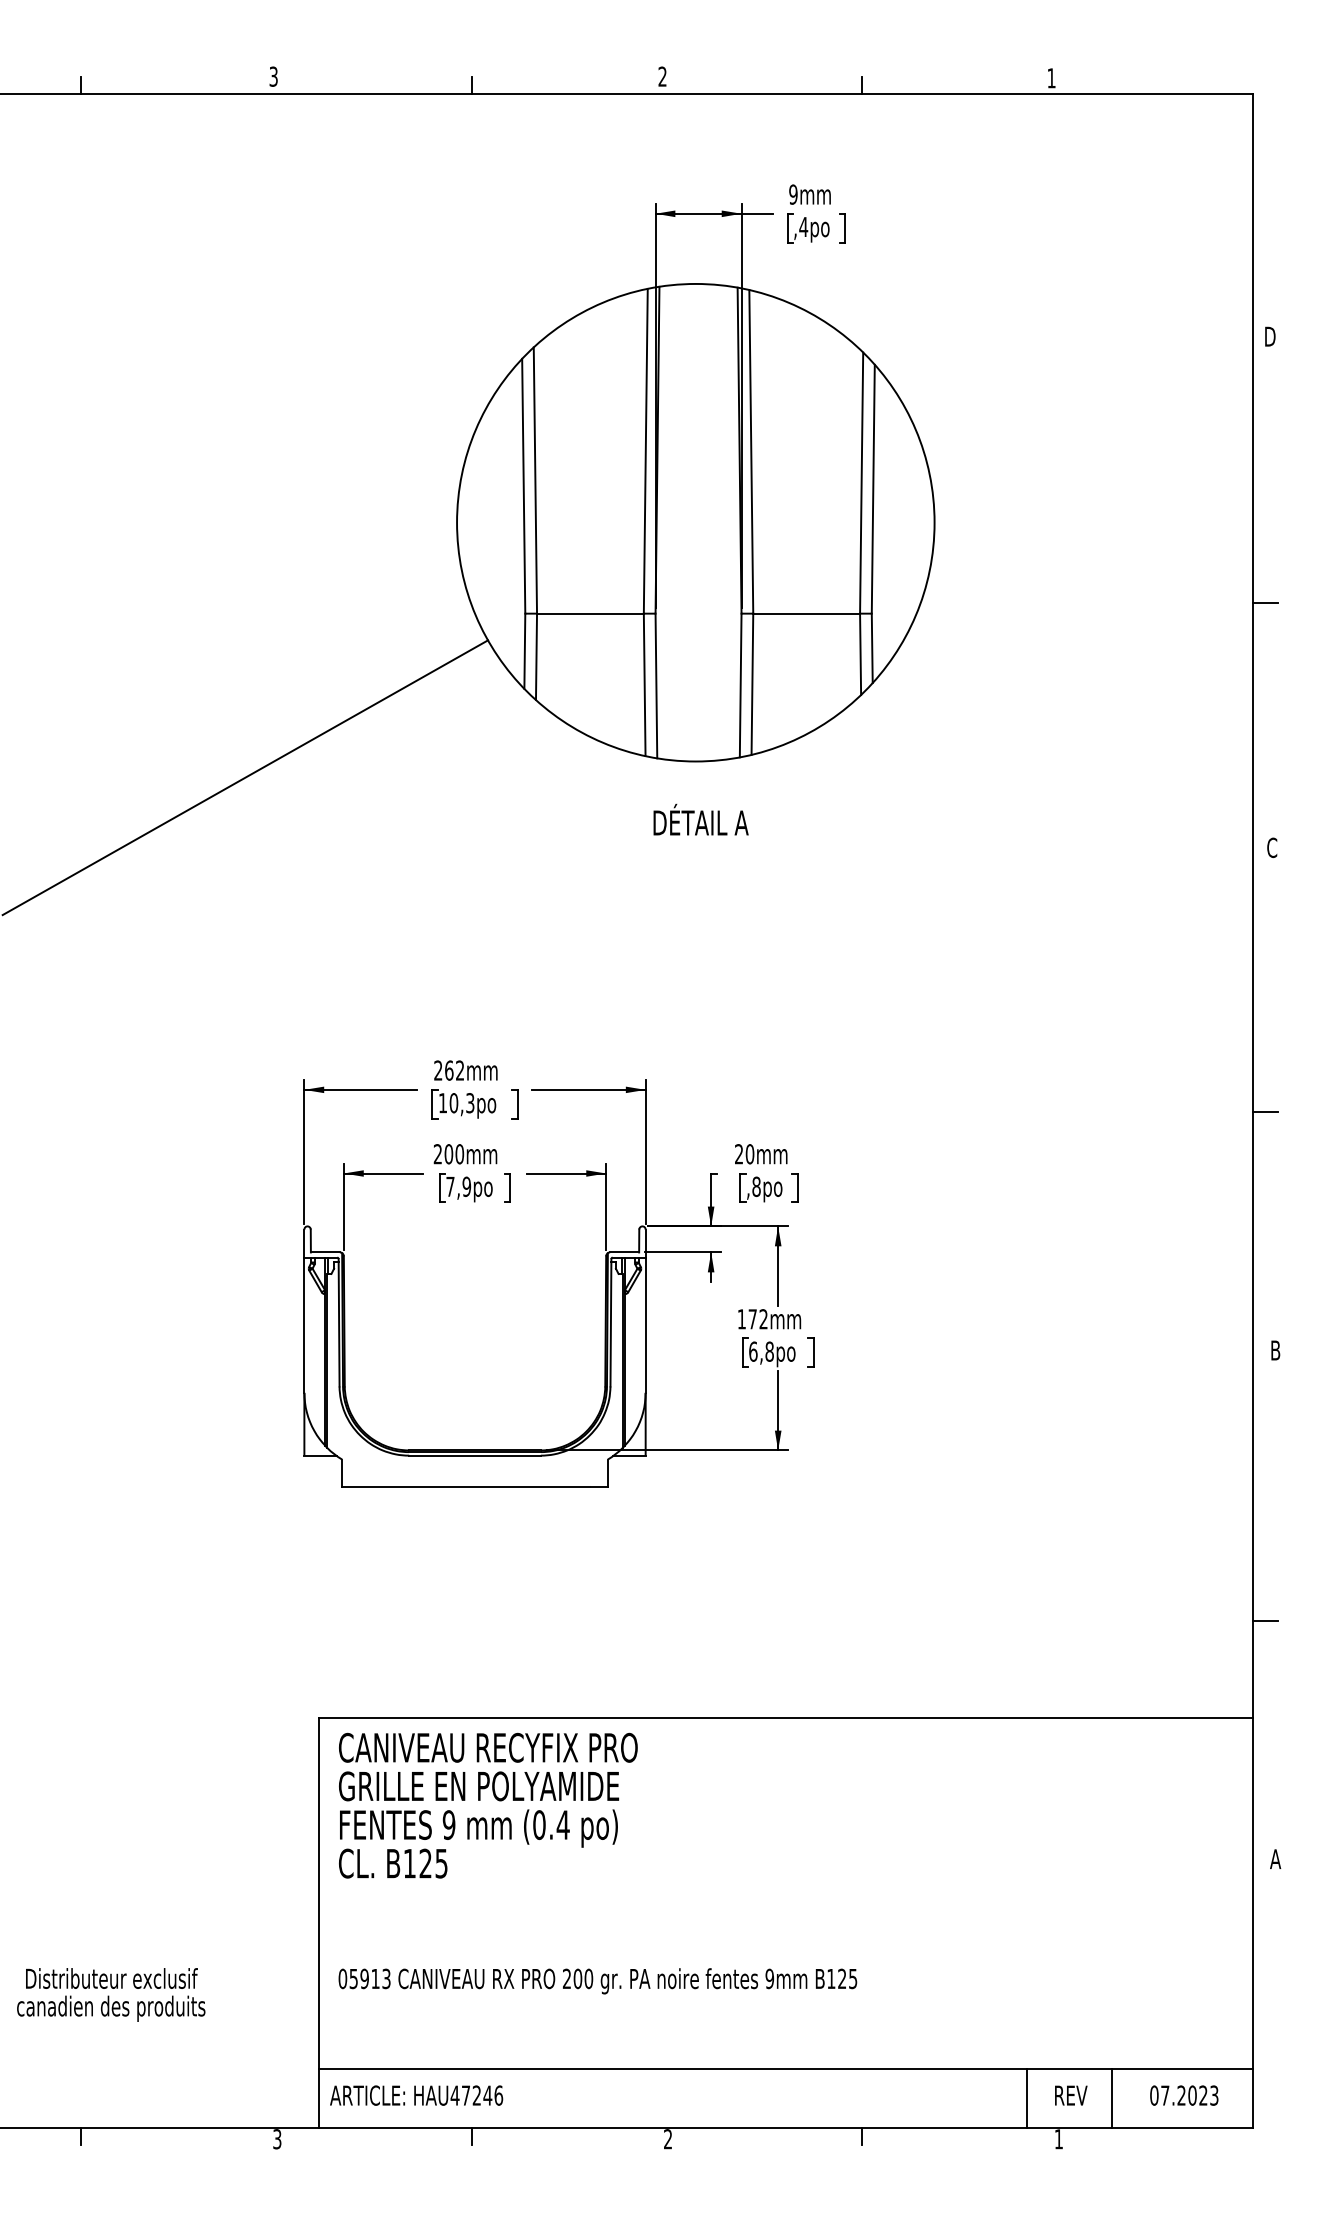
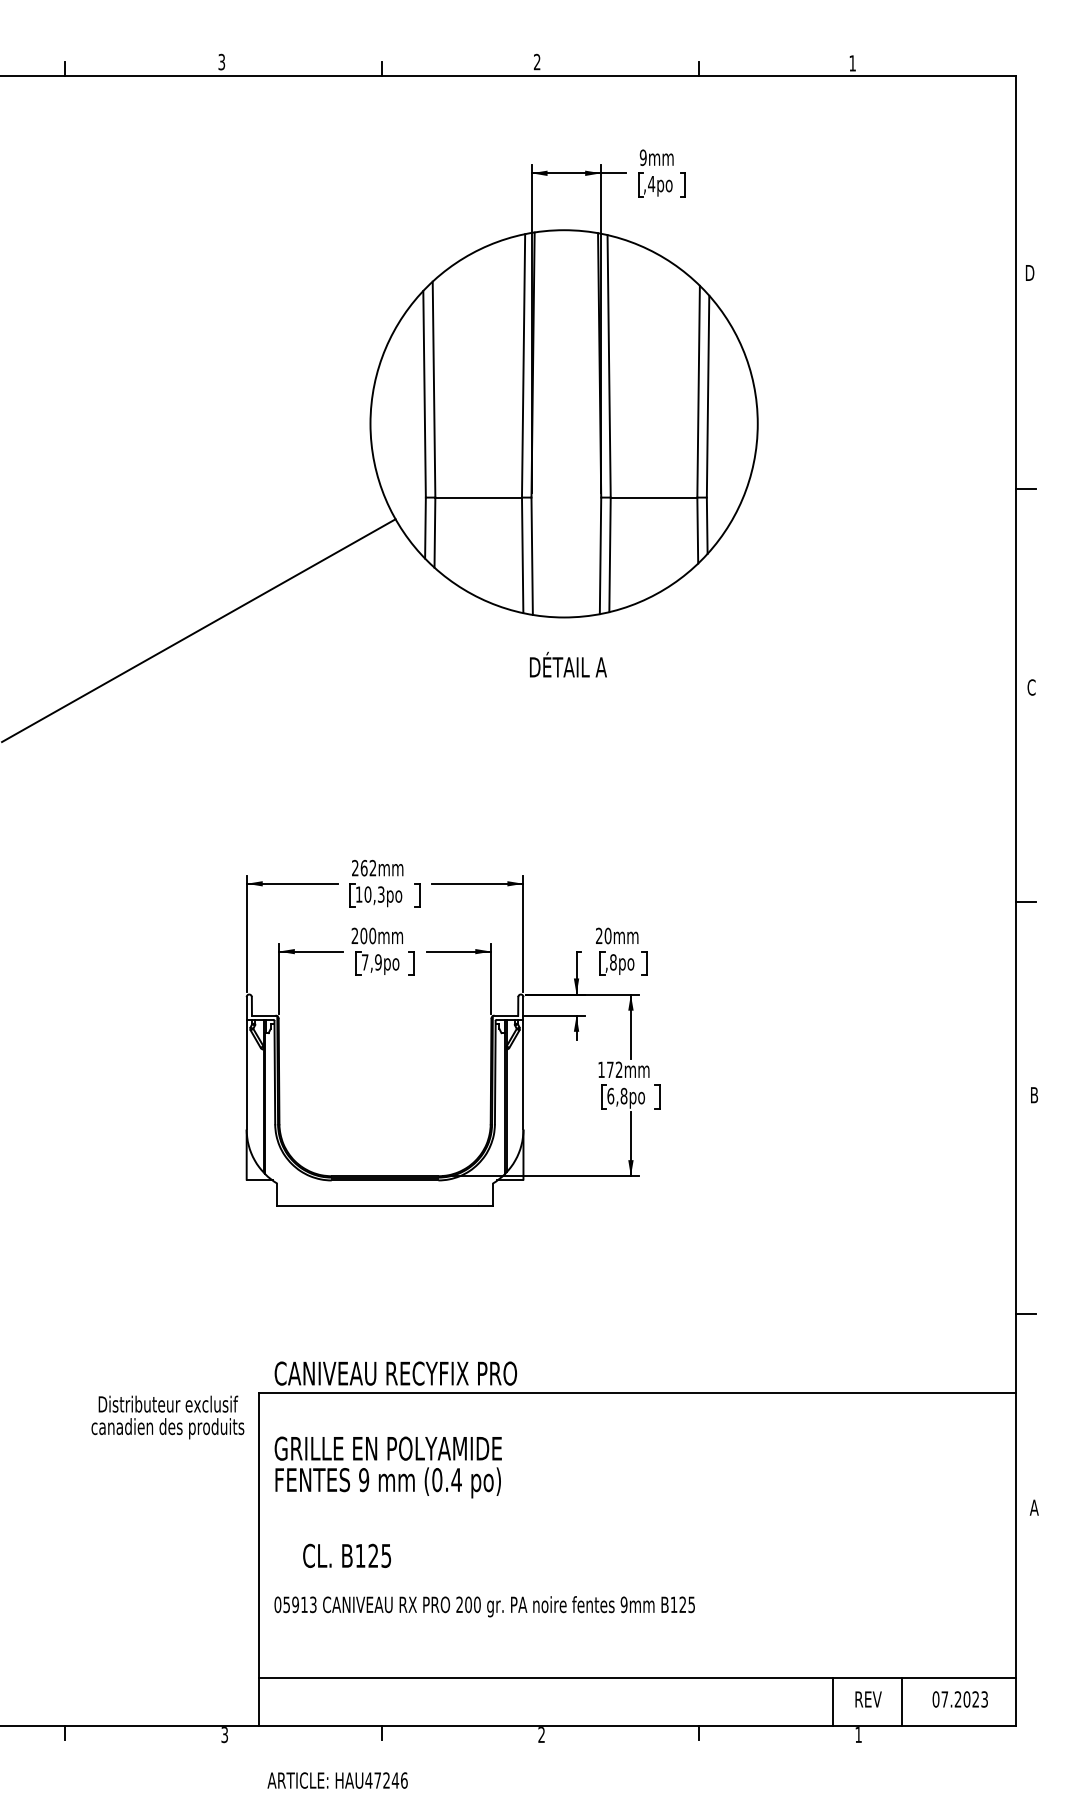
text: (488, 1747) -> (396, 1373), moved
text: (393, 1863) -> (347, 1555), moved
text: (111, 1994) -> (168, 1417), moved
text: (416, 2095) -> (337, 1780), moved

